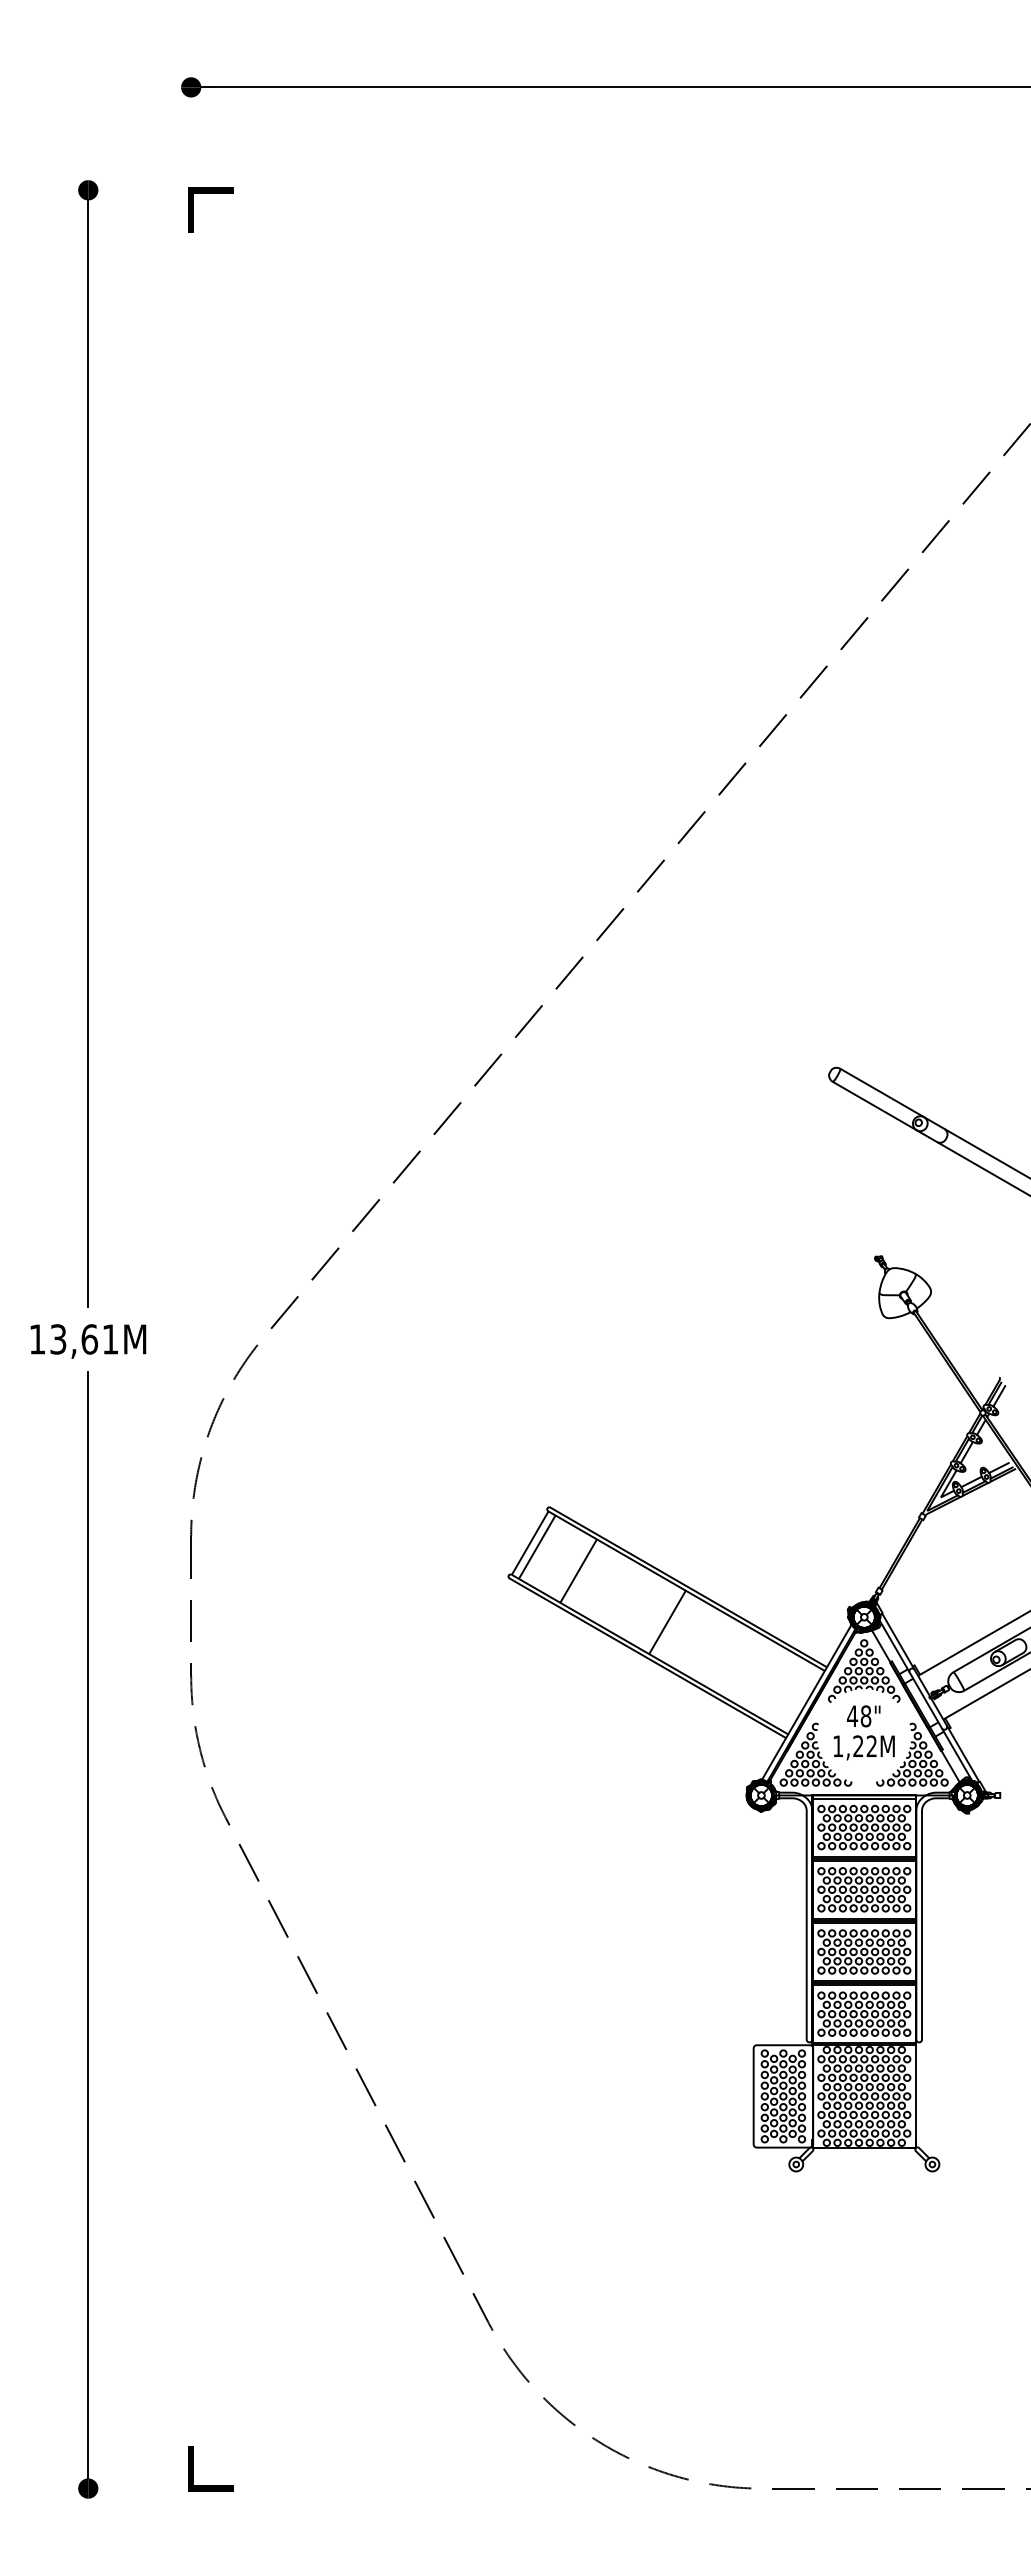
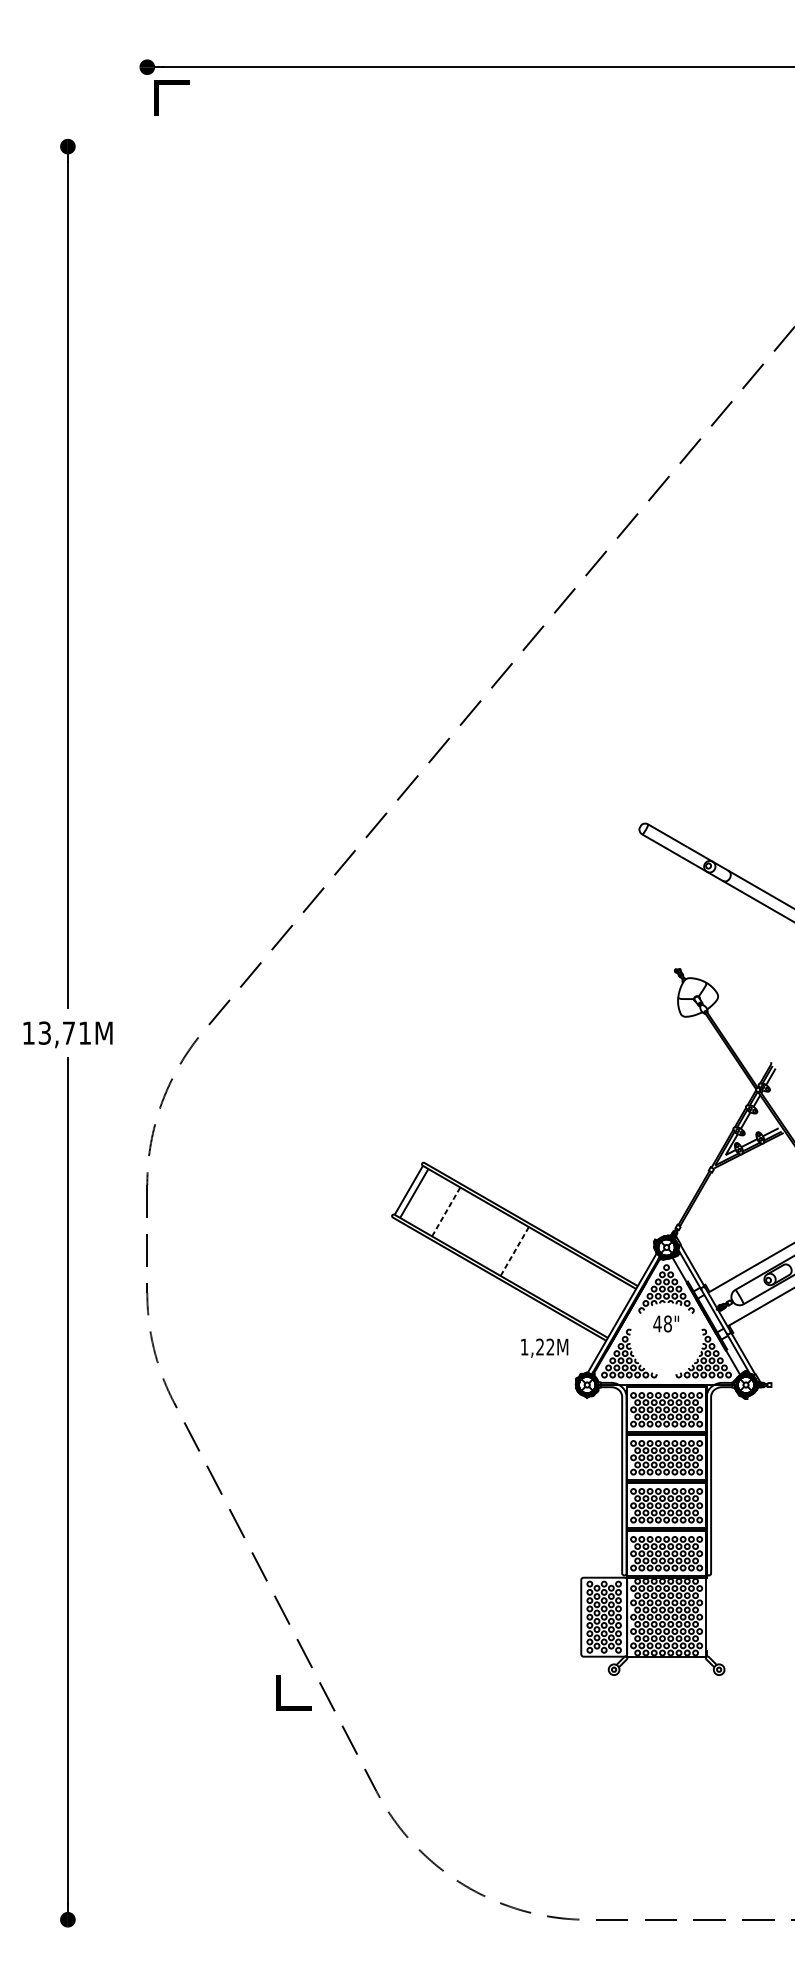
line: (210, 193) -> (171, 85), moved
text: (89, 1339) -> (68, 1033), 13,61M -> 13,71M
line: (578, 1571) -> (446, 1212), solid -> dashed
line: (667, 1622) -> (514, 1251), solid -> dashed
text: (863, 1747) -> (544, 1348), moved
line: (193, 2468) -> (280, 1692), moved

